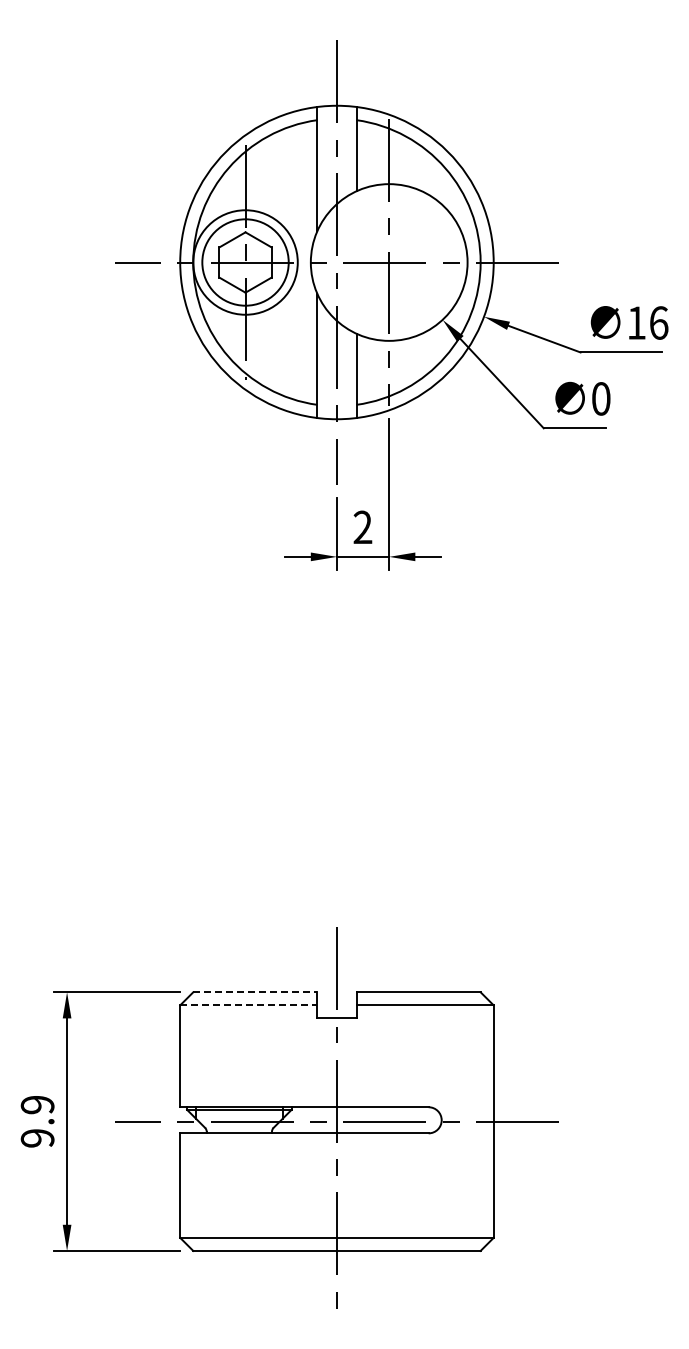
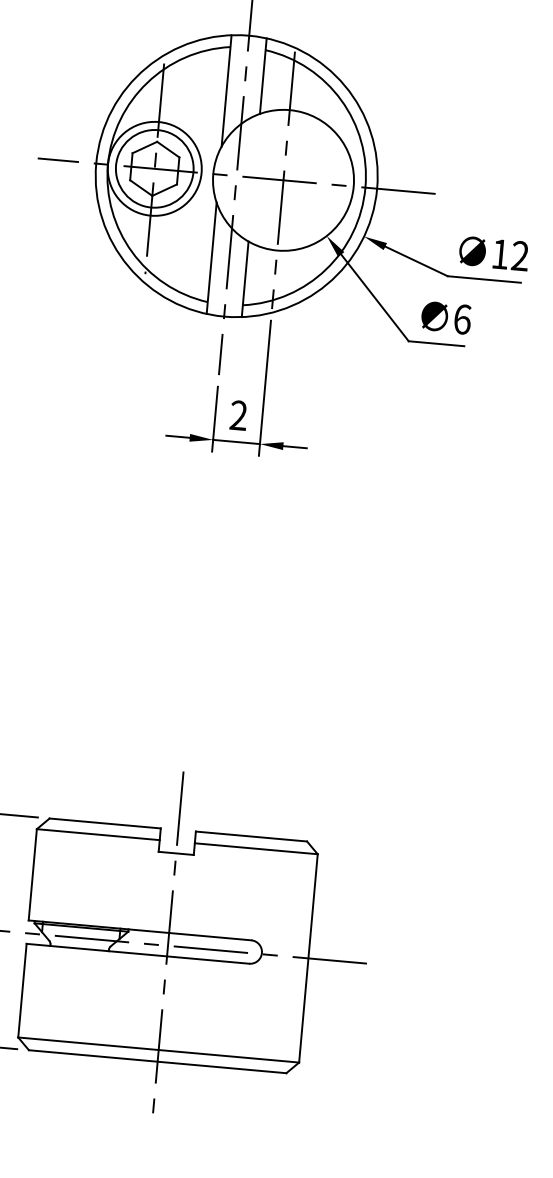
text: (658, 322) -> (519, 255), 16 -> 12
text: (601, 398) -> (462, 319), 0 -> 6
line: (255, 992) -> (105, 823), dashed -> solid
line: (248, 1005) -> (98, 834), dashed -> solid

